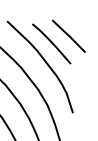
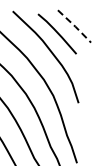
line: (68, 36) -> (74, 26), solid -> dashed

